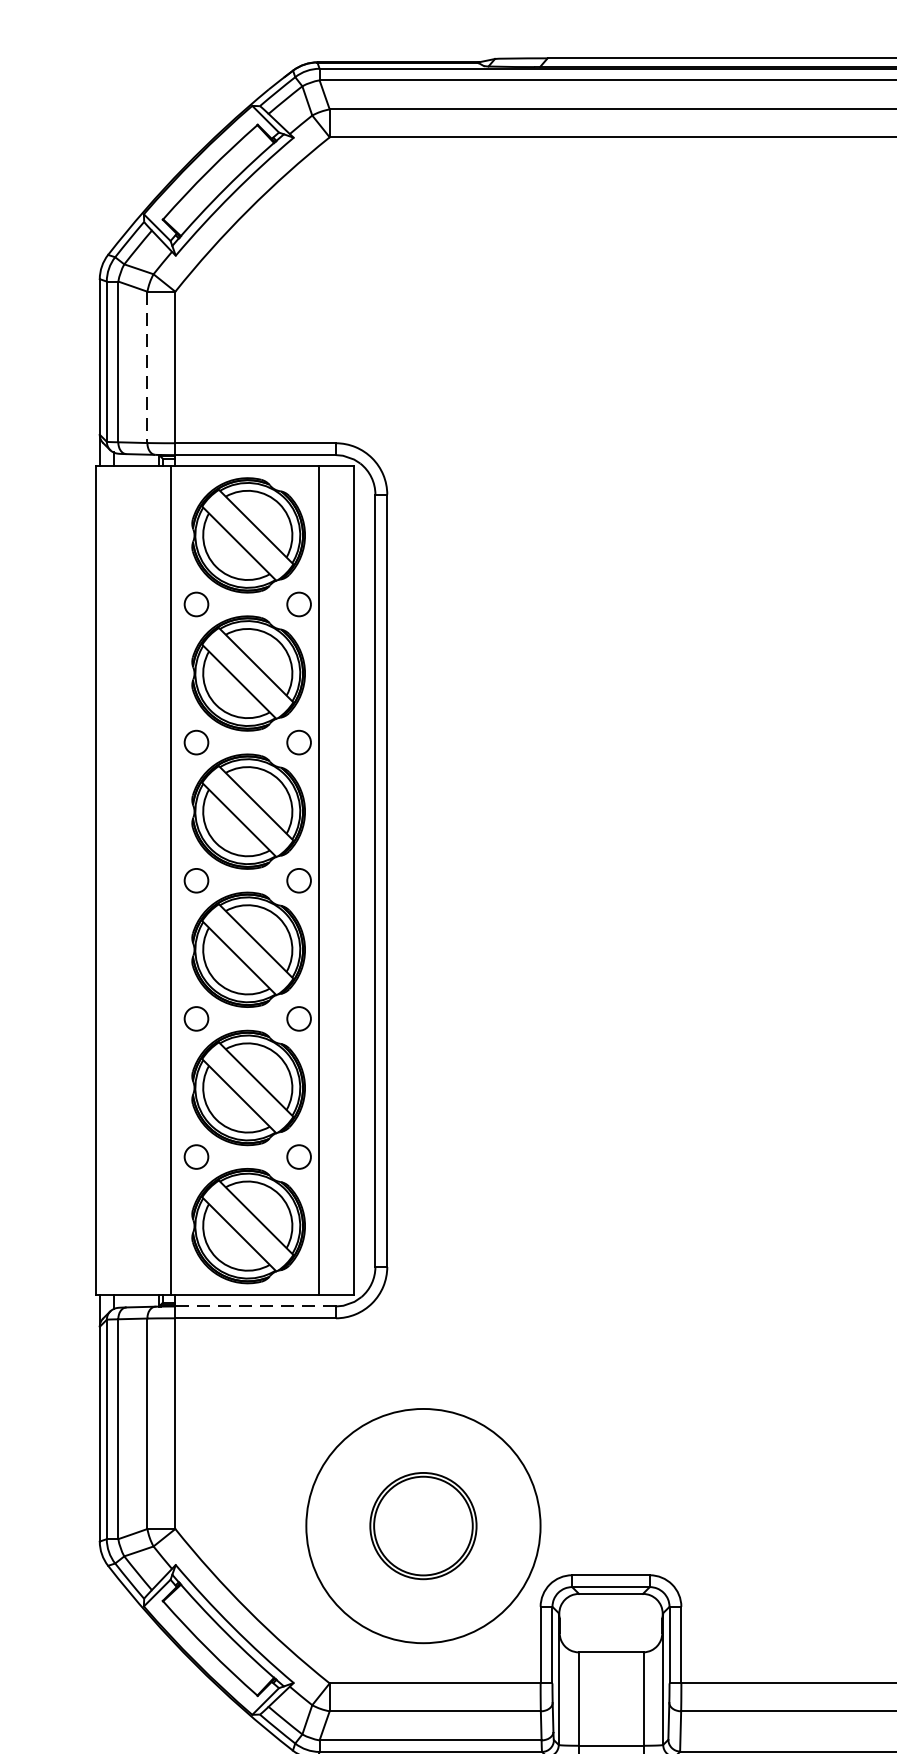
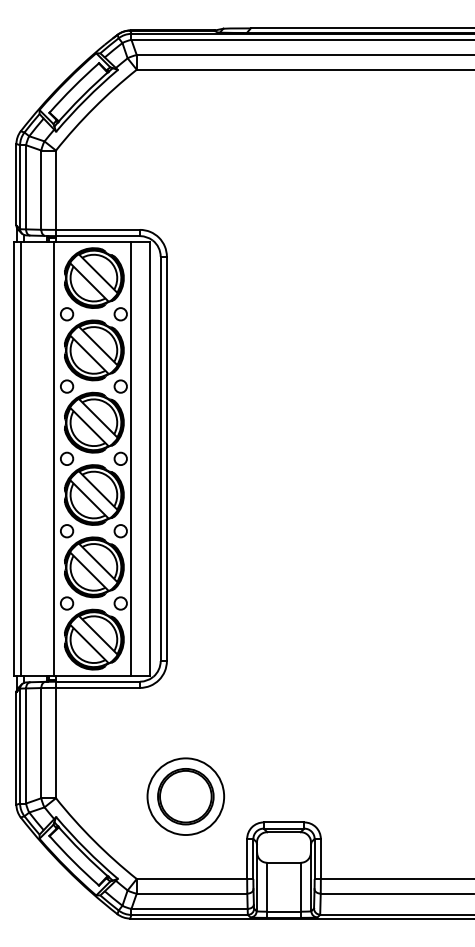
line: (147, 368) -> (41, 190), dashed -> solid
line: (107, 879) -> (20, 458), added
line: (254, 1306) -> (97, 681), dashed -> solid
circle: (422, 1525) -> (185, 796), size x0.62

